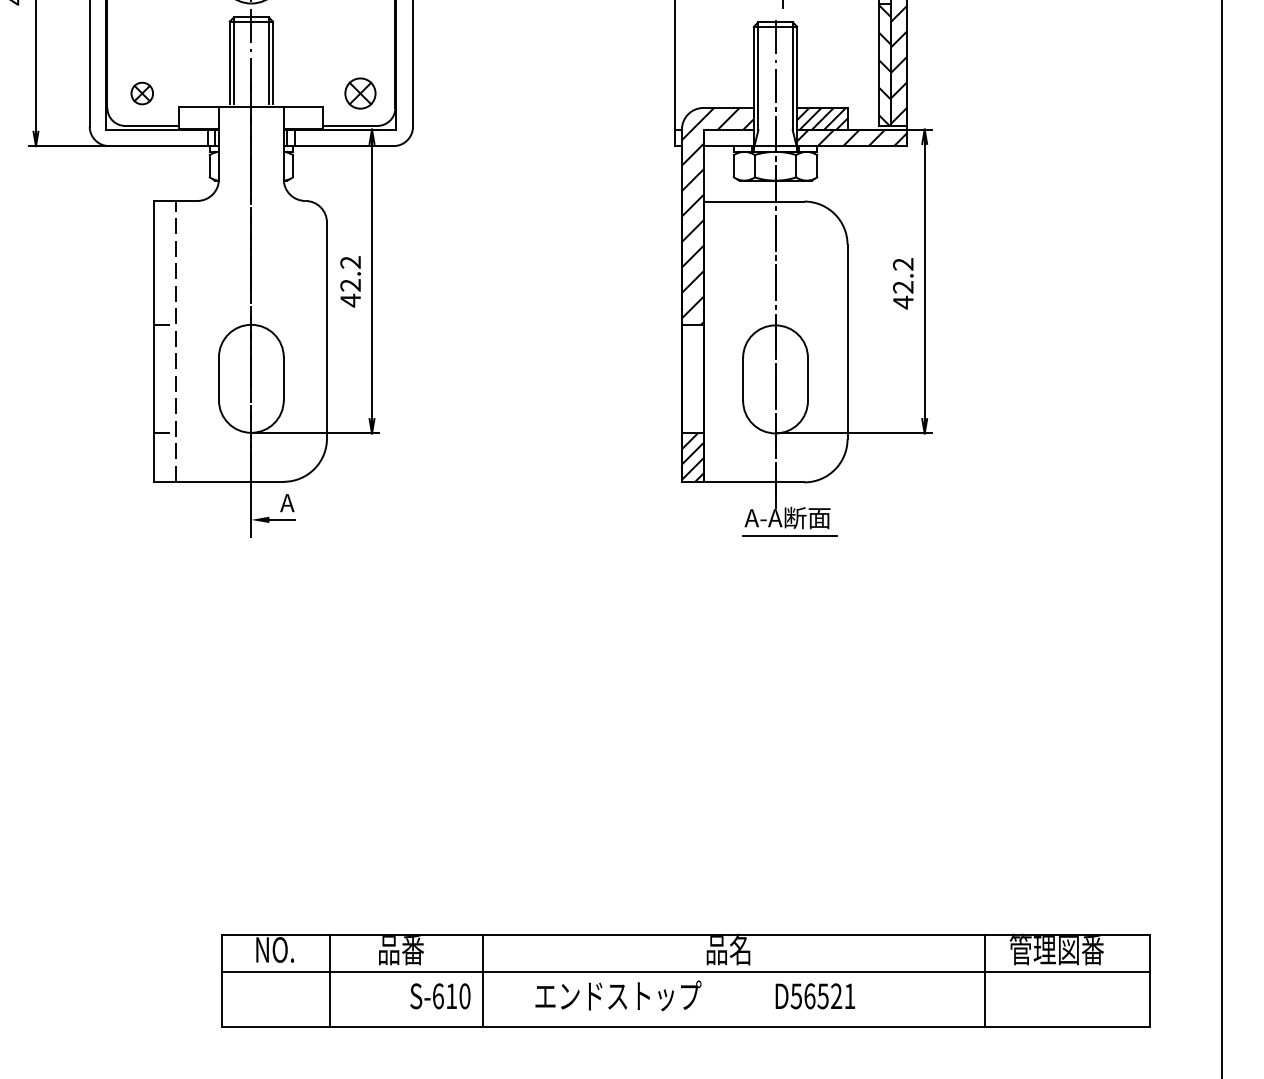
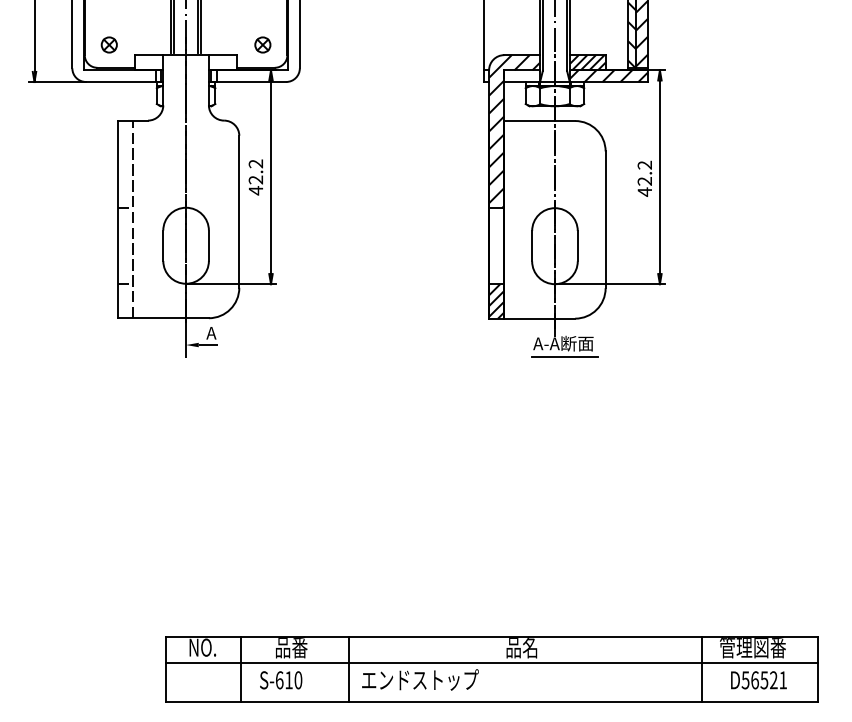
part: (360, 93) -> (262, 44), size x0.71
text: (618, 995) -> (420, 679), moved
text: (440, 996) -> (281, 680), moved
text: (815, 996) -> (759, 680), moved

